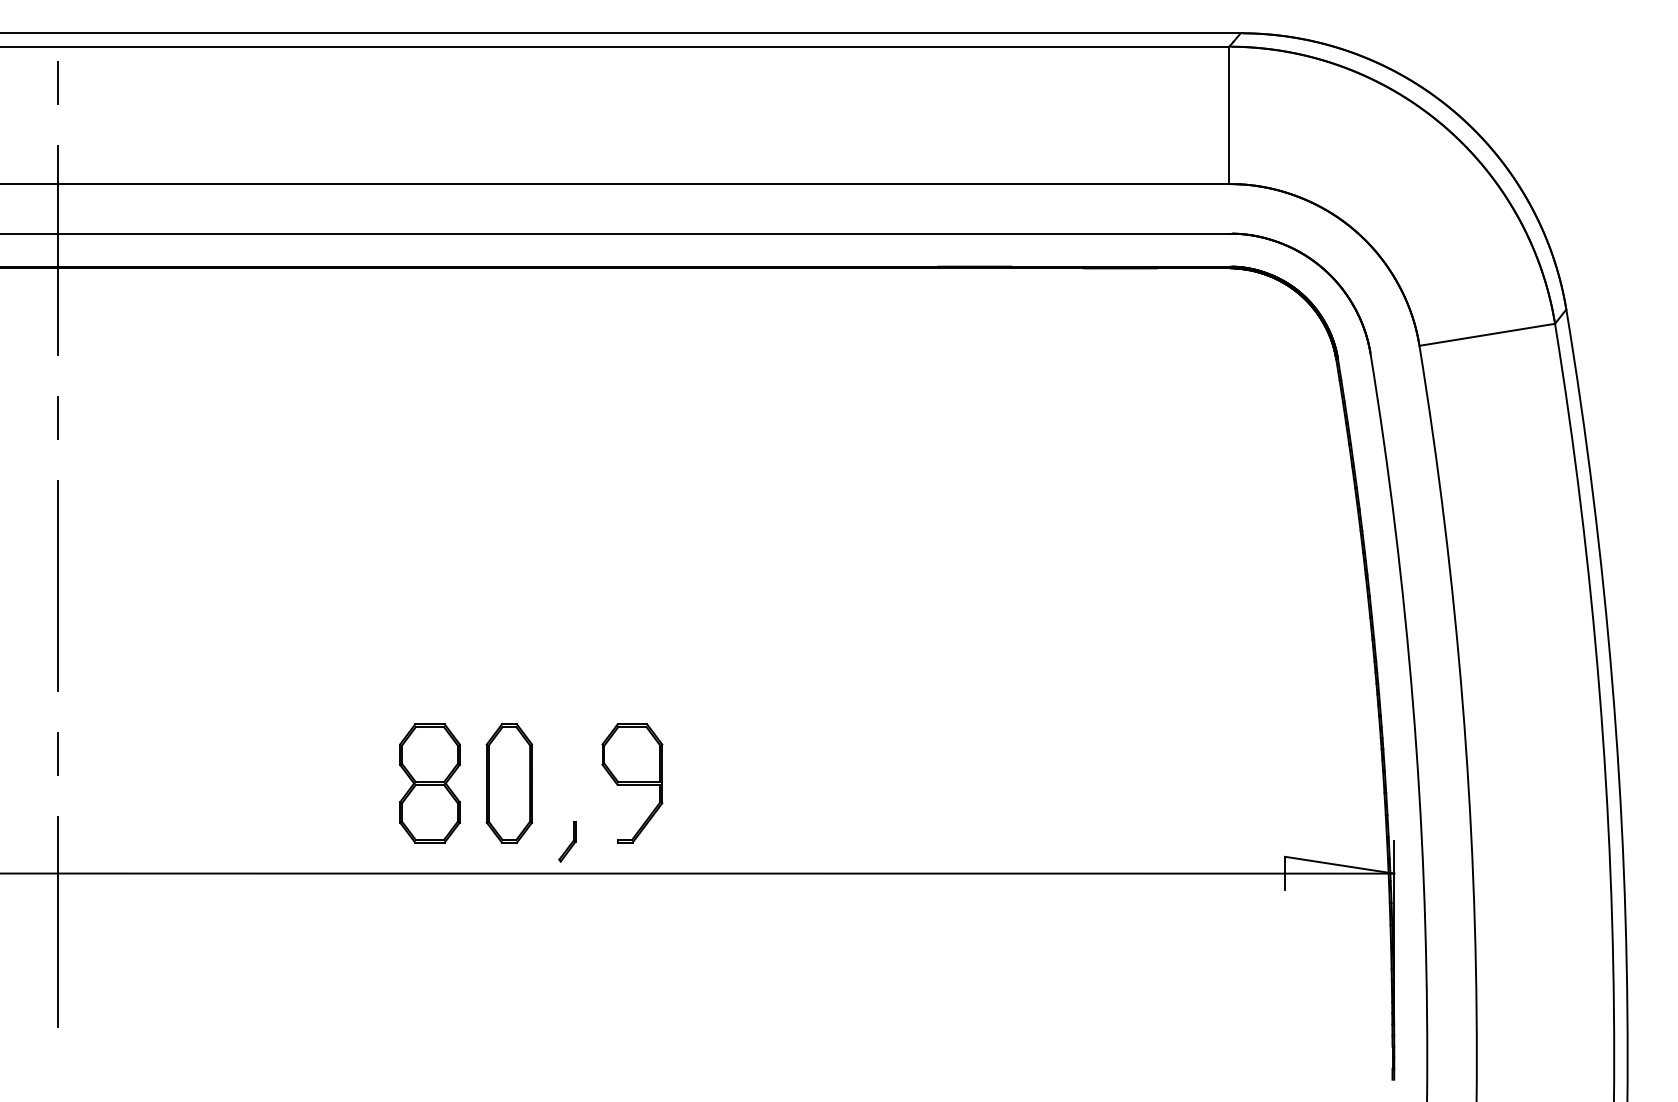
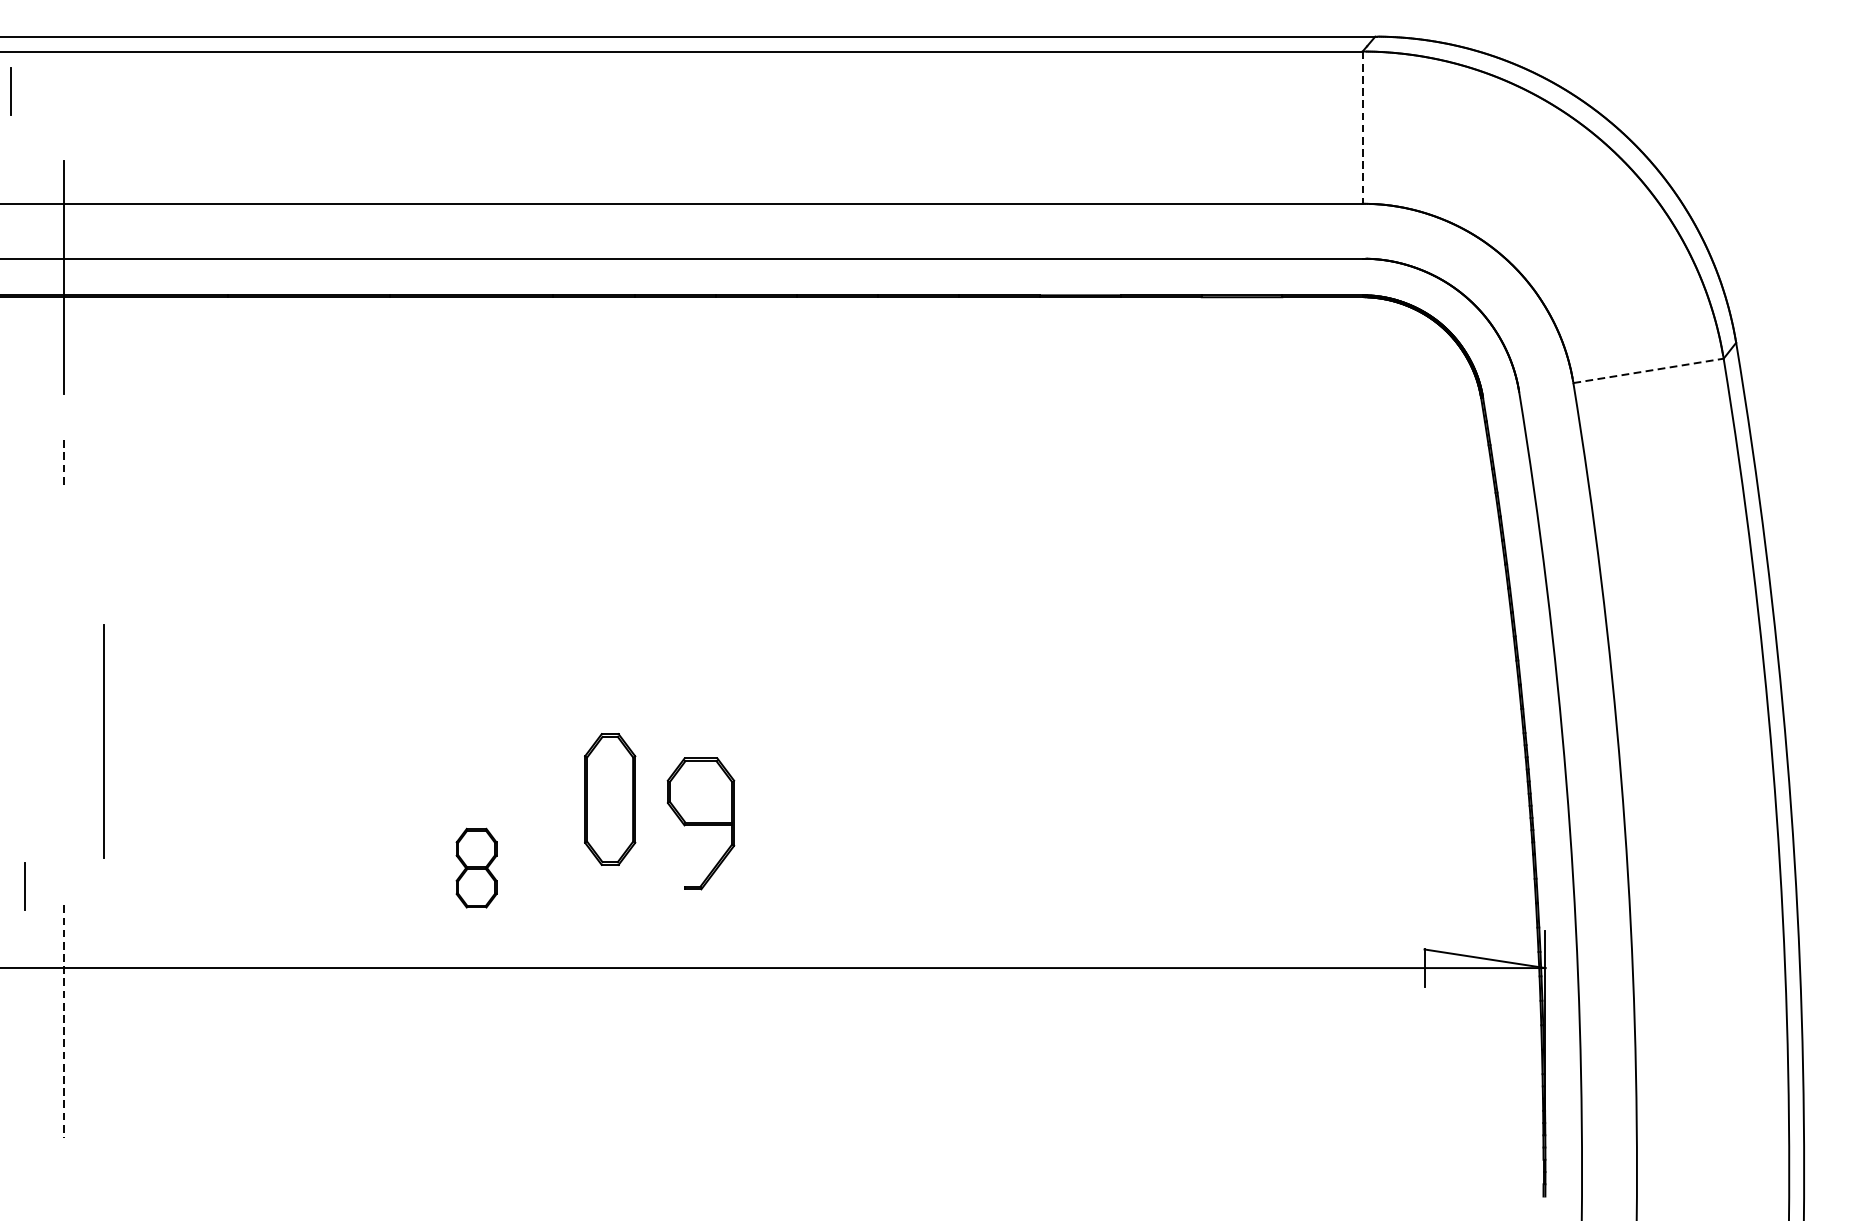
line: (57, 82) -> (10, 91), moved
line: (1229, 115) -> (1362, 127), solid -> dashed
line: (1487, 334) -> (1648, 370), solid -> dashed
line: (58, 418) -> (64, 463), solid -> dashed
line: (57, 585) -> (103, 740), moved
line: (57, 753) -> (23, 885), moved
part: (429, 783) -> (476, 868), size x0.6
part: (509, 783) -> (610, 799), moved
part: (632, 783) -> (701, 823), moved
part: (567, 841) -> (629, 932), removed
line: (58, 921) -> (64, 1021), solid -> dashed

